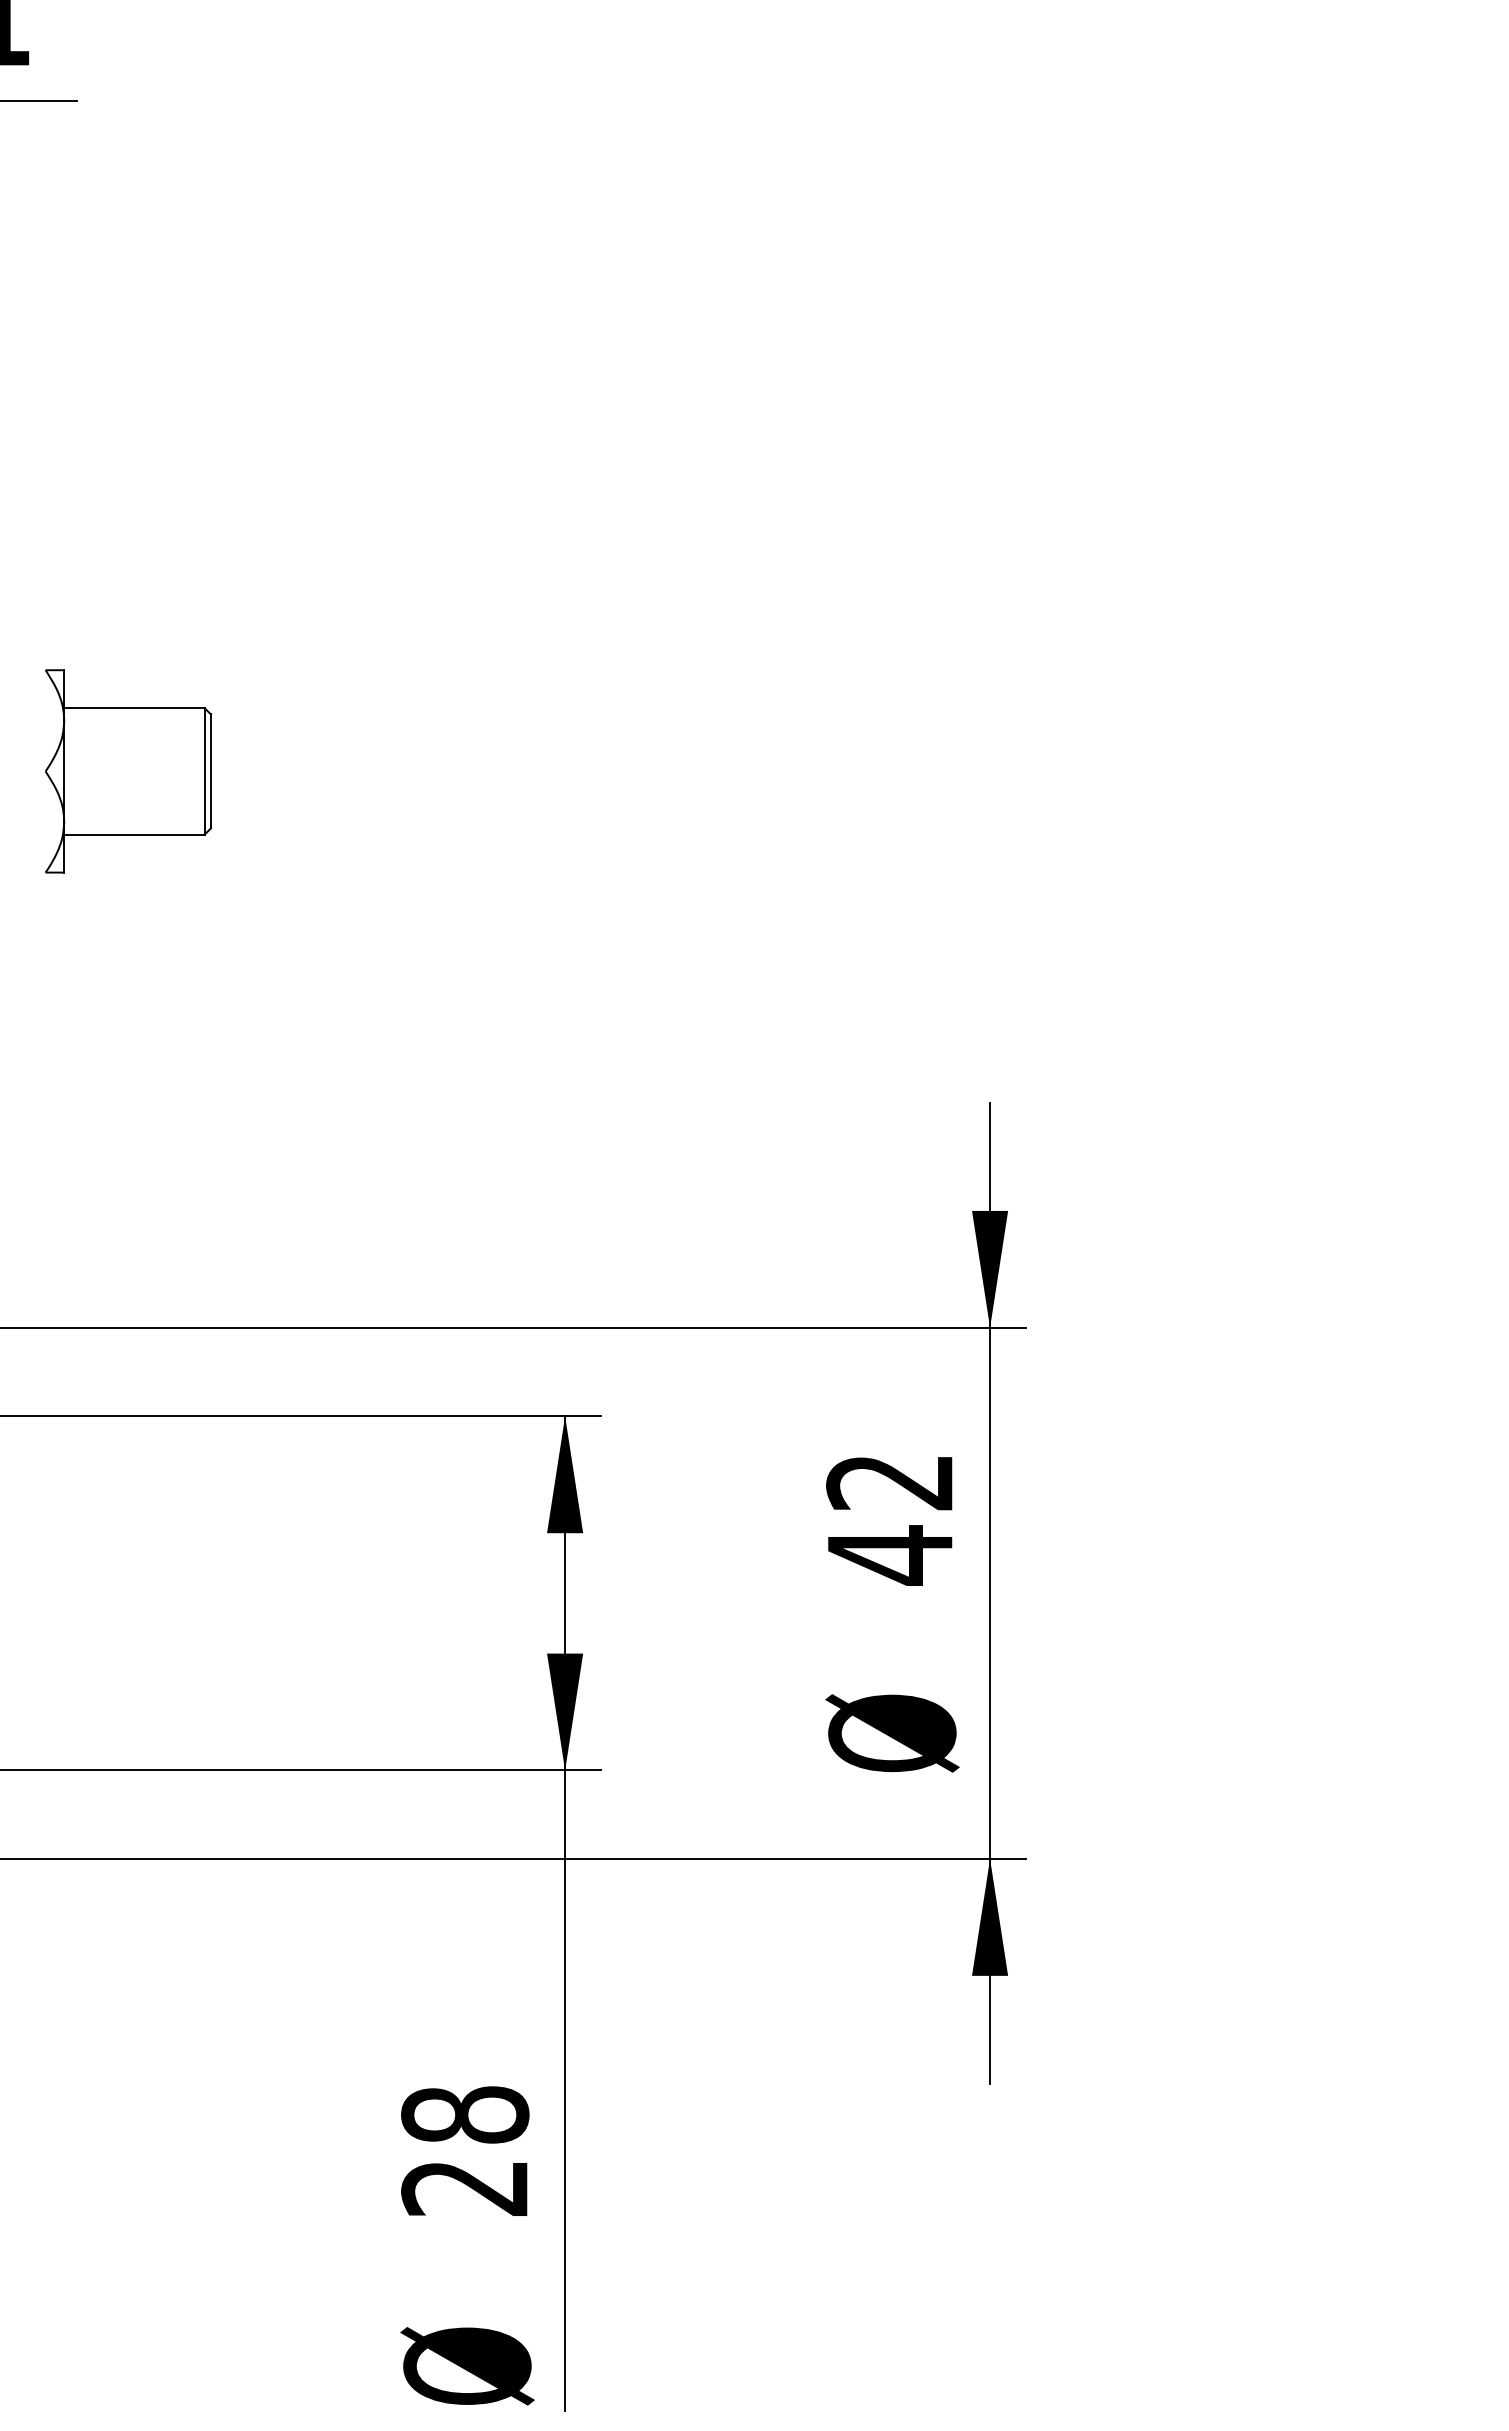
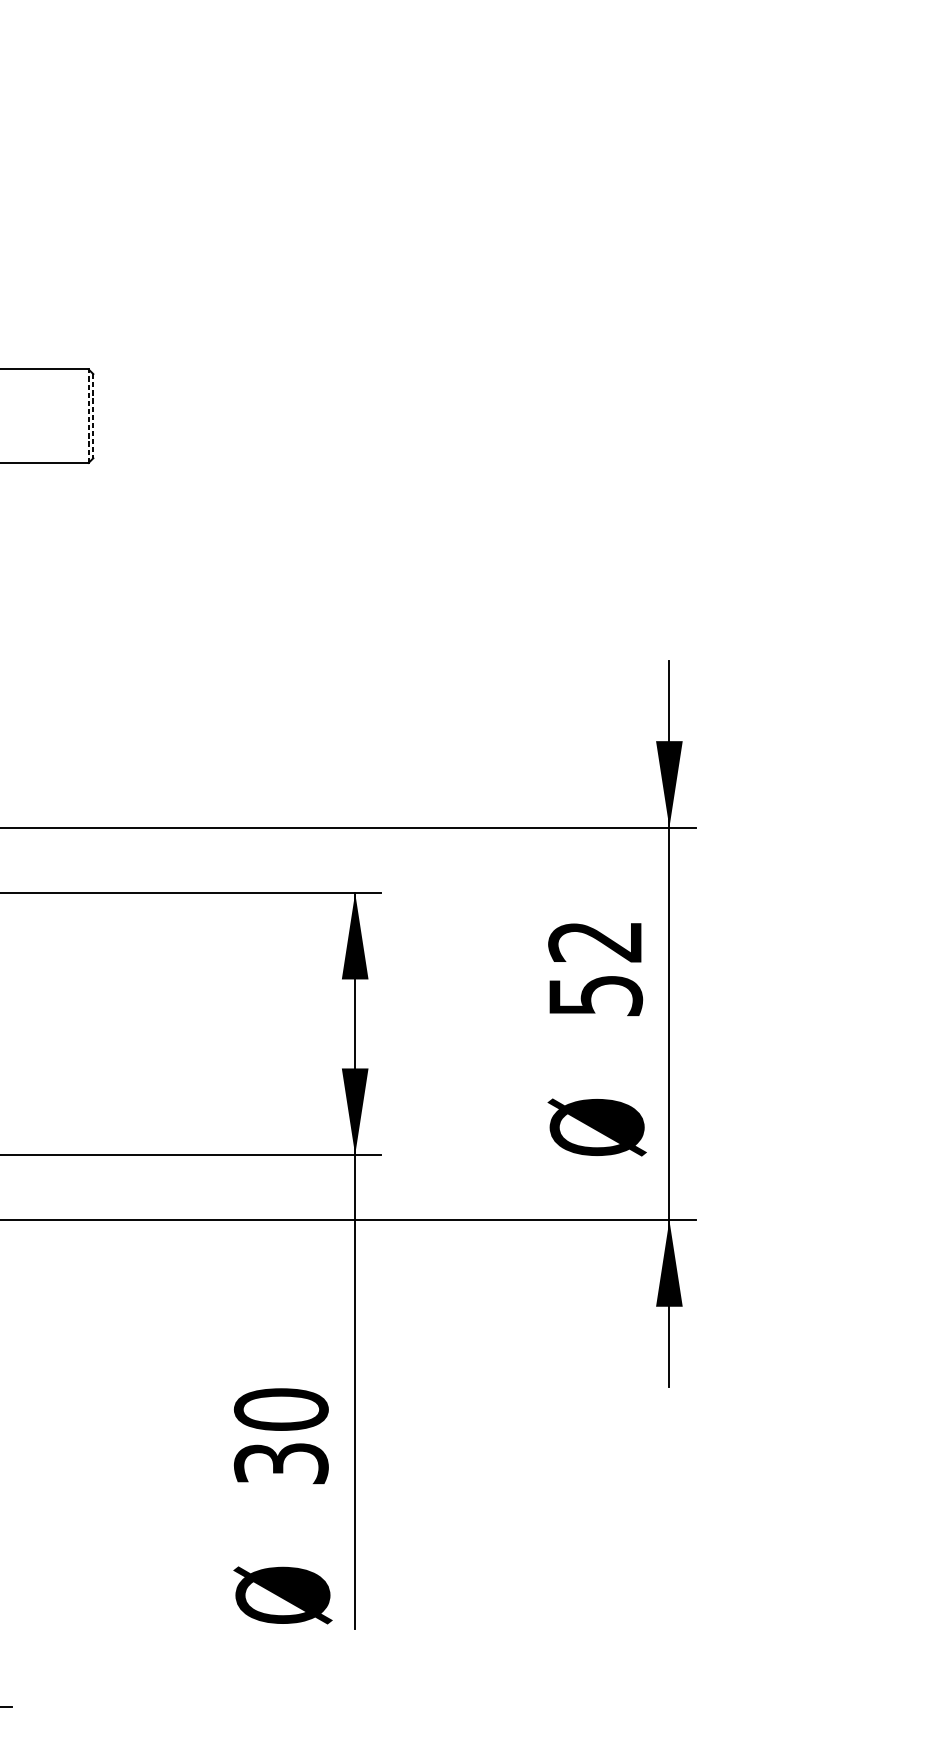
line: (204, 770) -> (88, 415), solid -> dashed
line: (210, 771) -> (92, 416), solid -> dashed
text: (891, 1555) -> (596, 995), 42 -> 52
text: (465, 2150) -> (281, 1435), 28 -> 30

